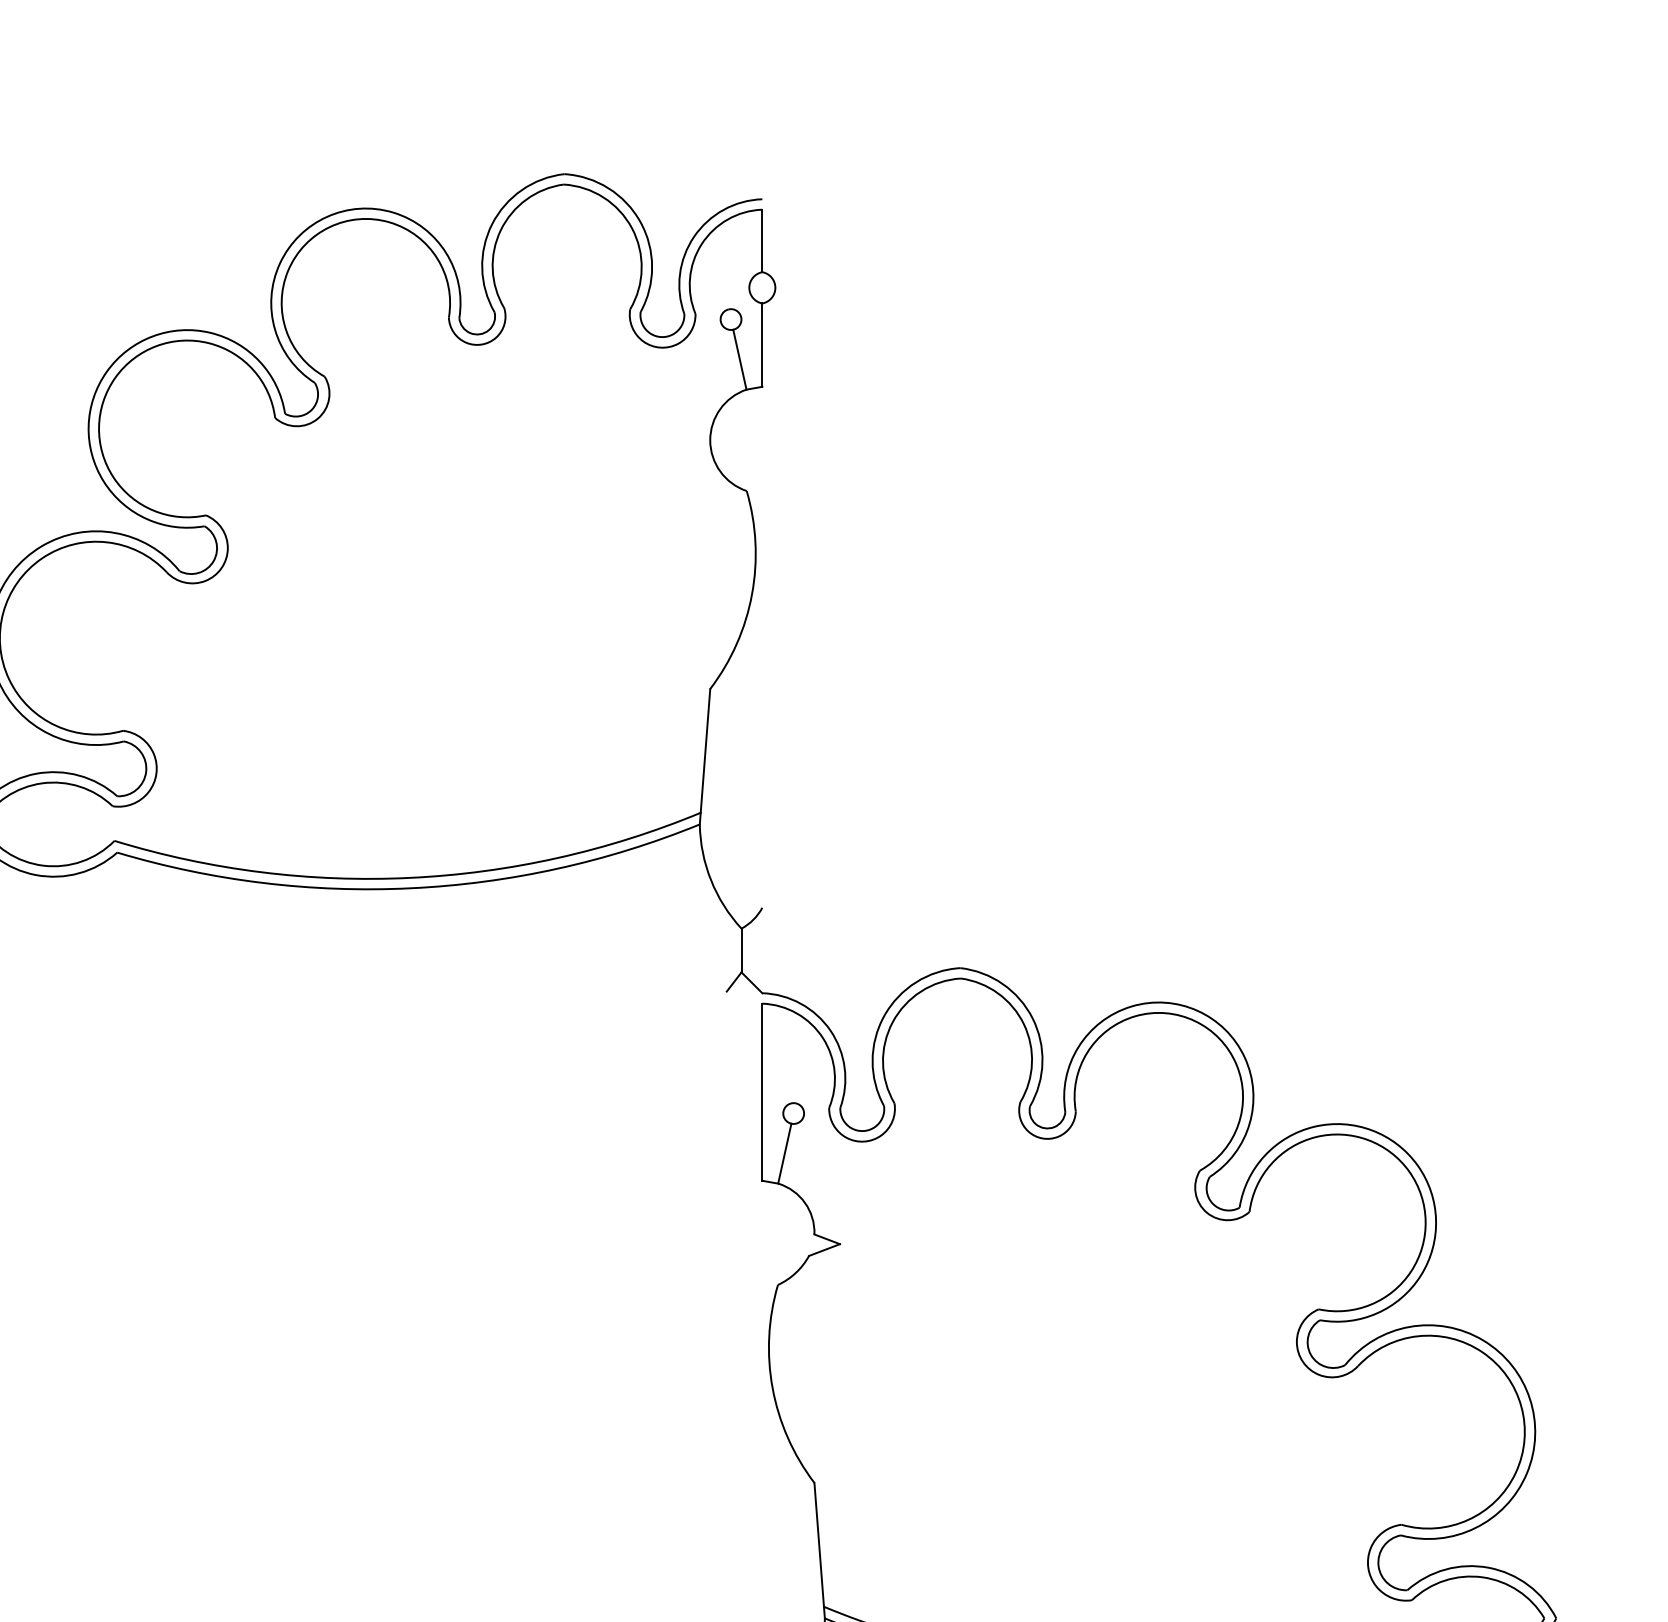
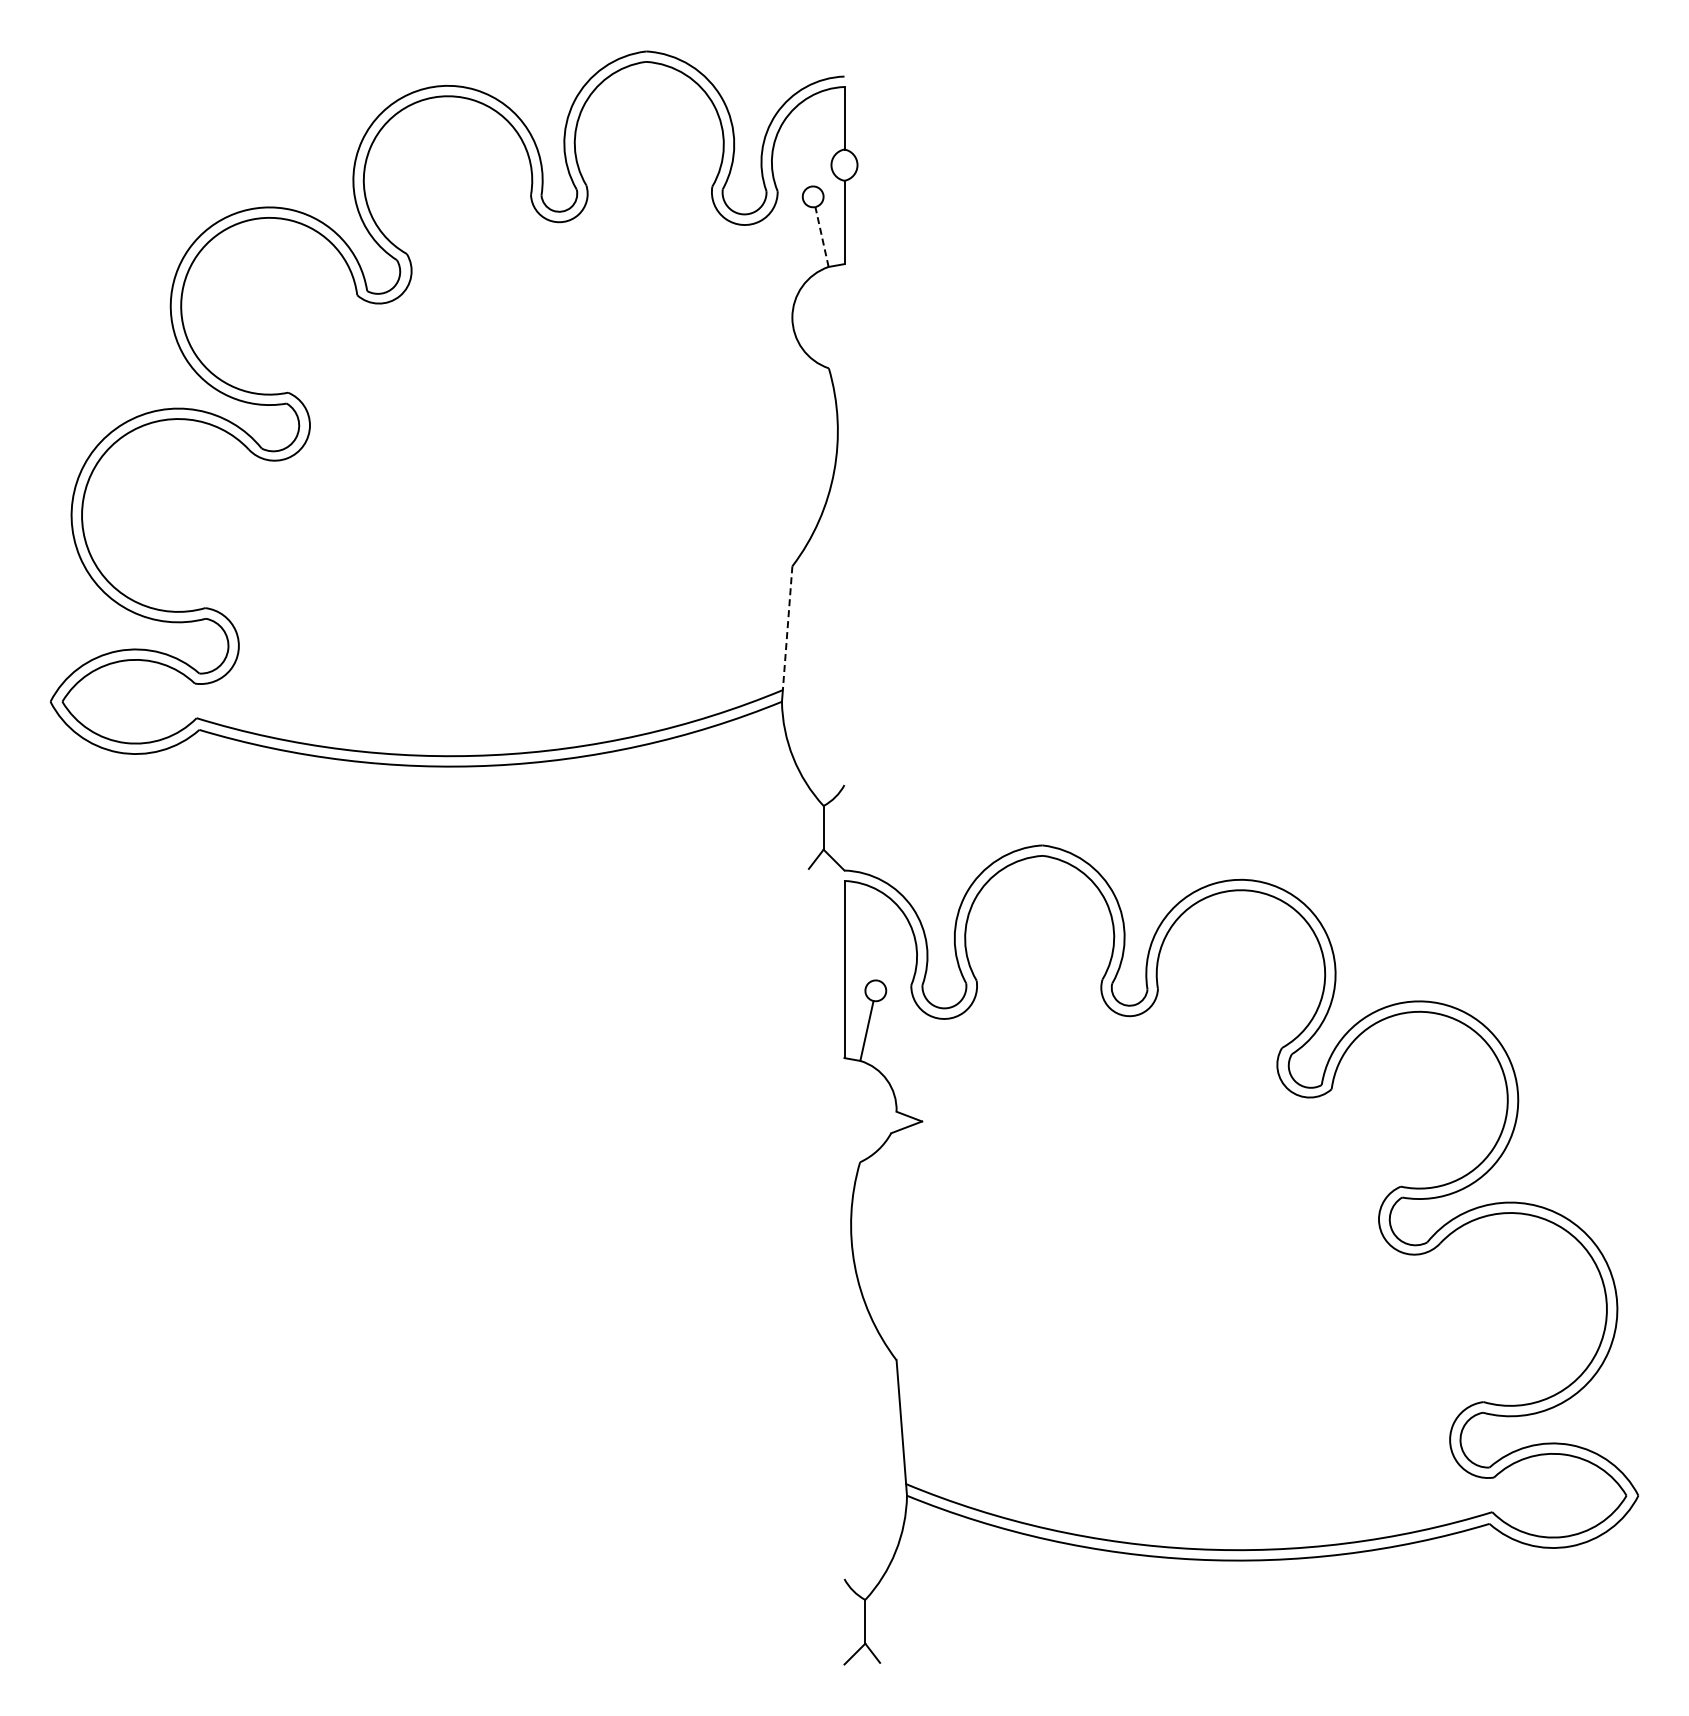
line: (740, 360) -> (822, 237), solid -> dashed
line: (705, 751) -> (787, 628), solid -> dashed

